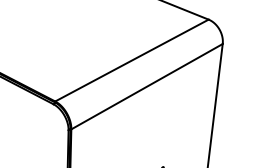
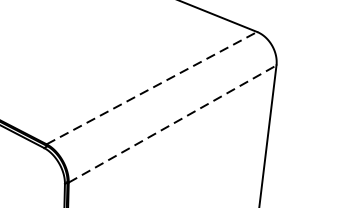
line: (131, 60) -> (151, 88), solid -> dashed
line: (147, 86) -> (173, 123), solid -> dashed

